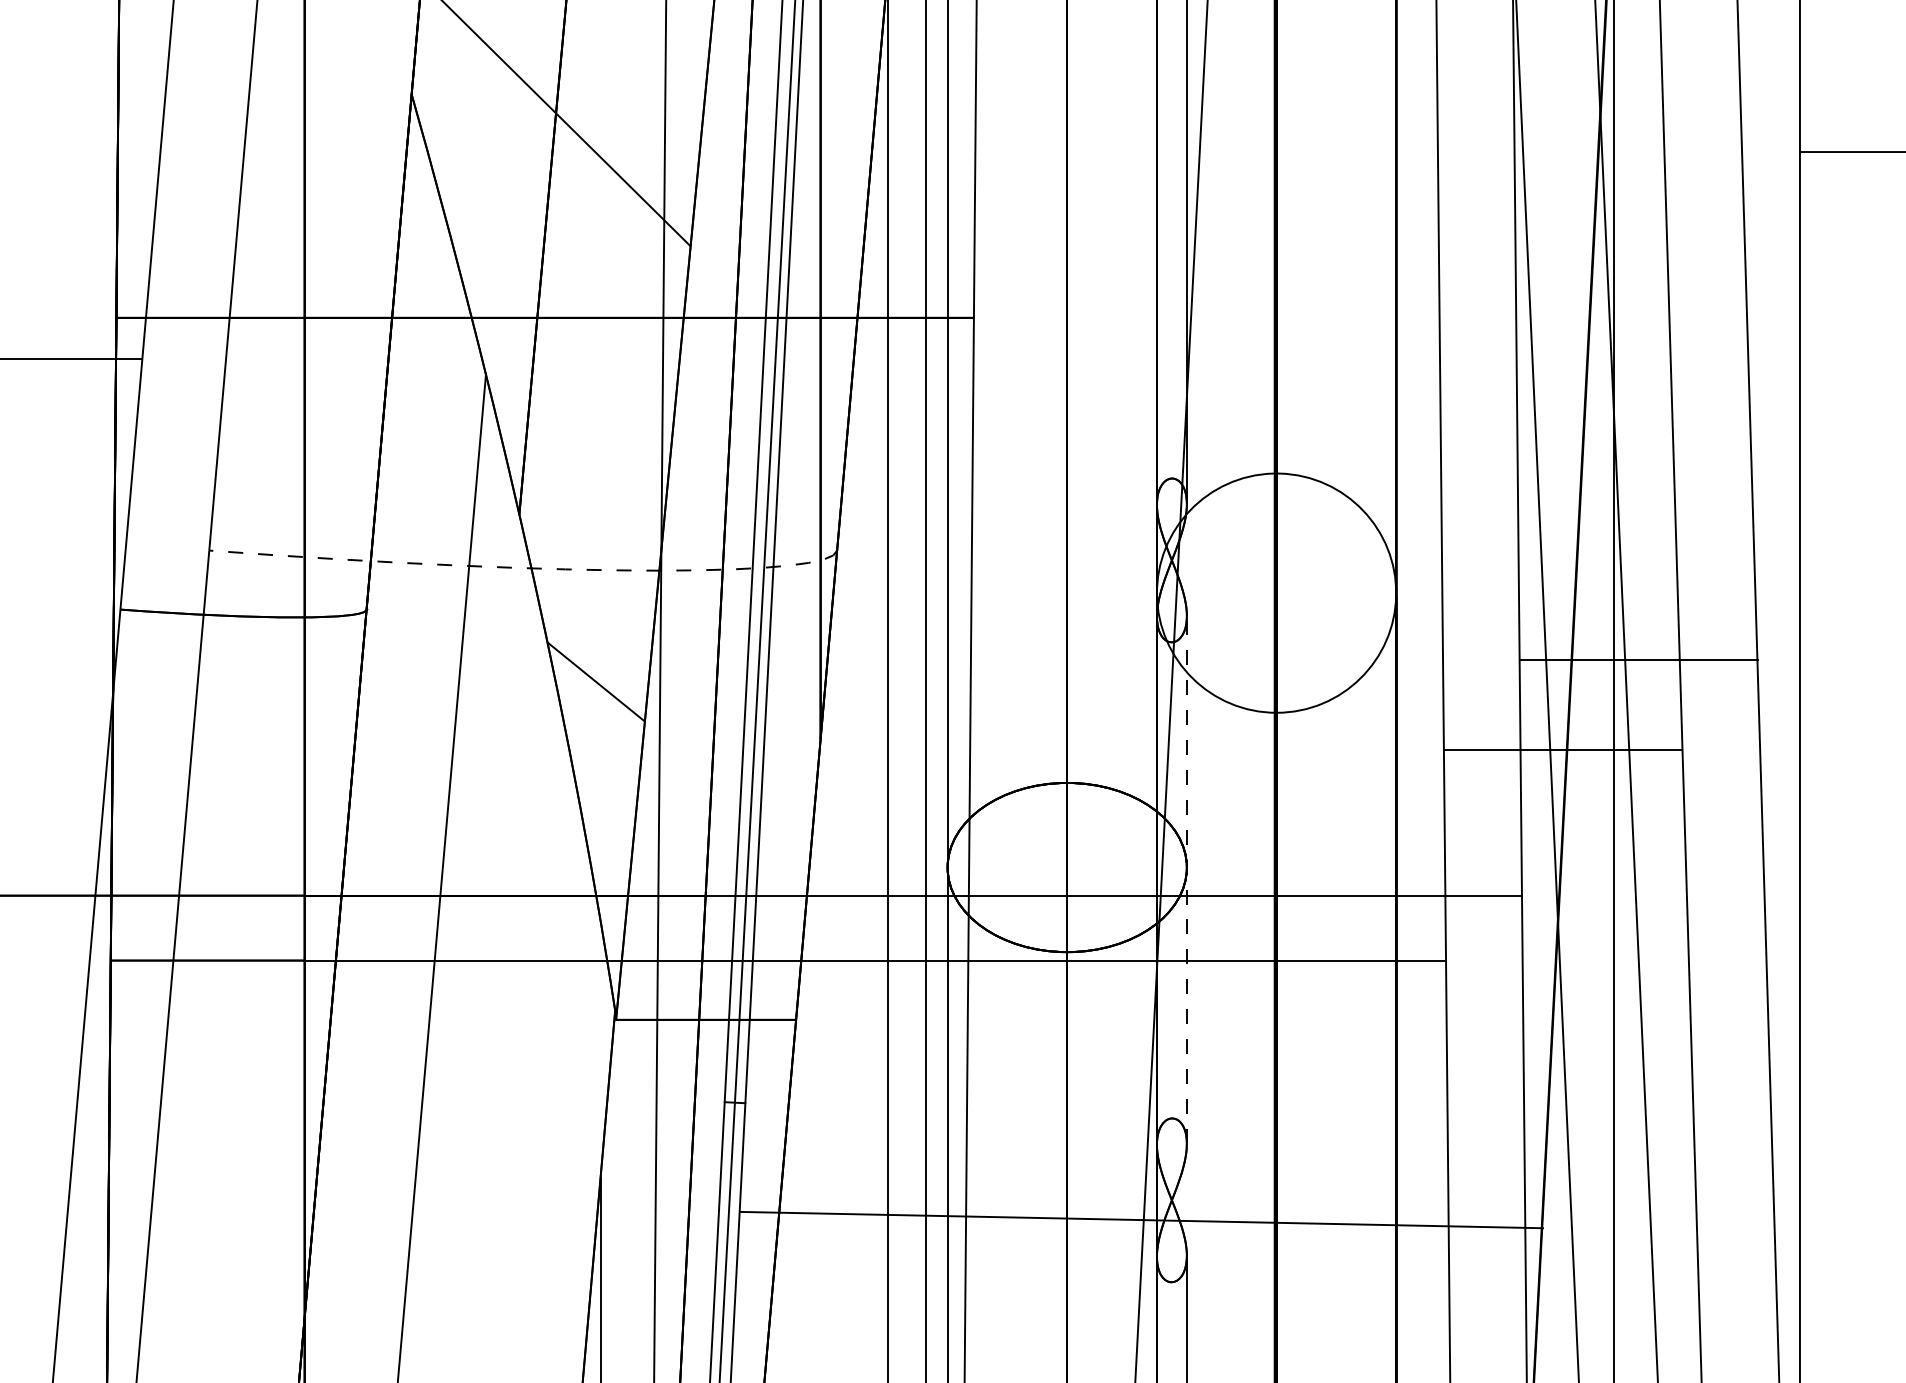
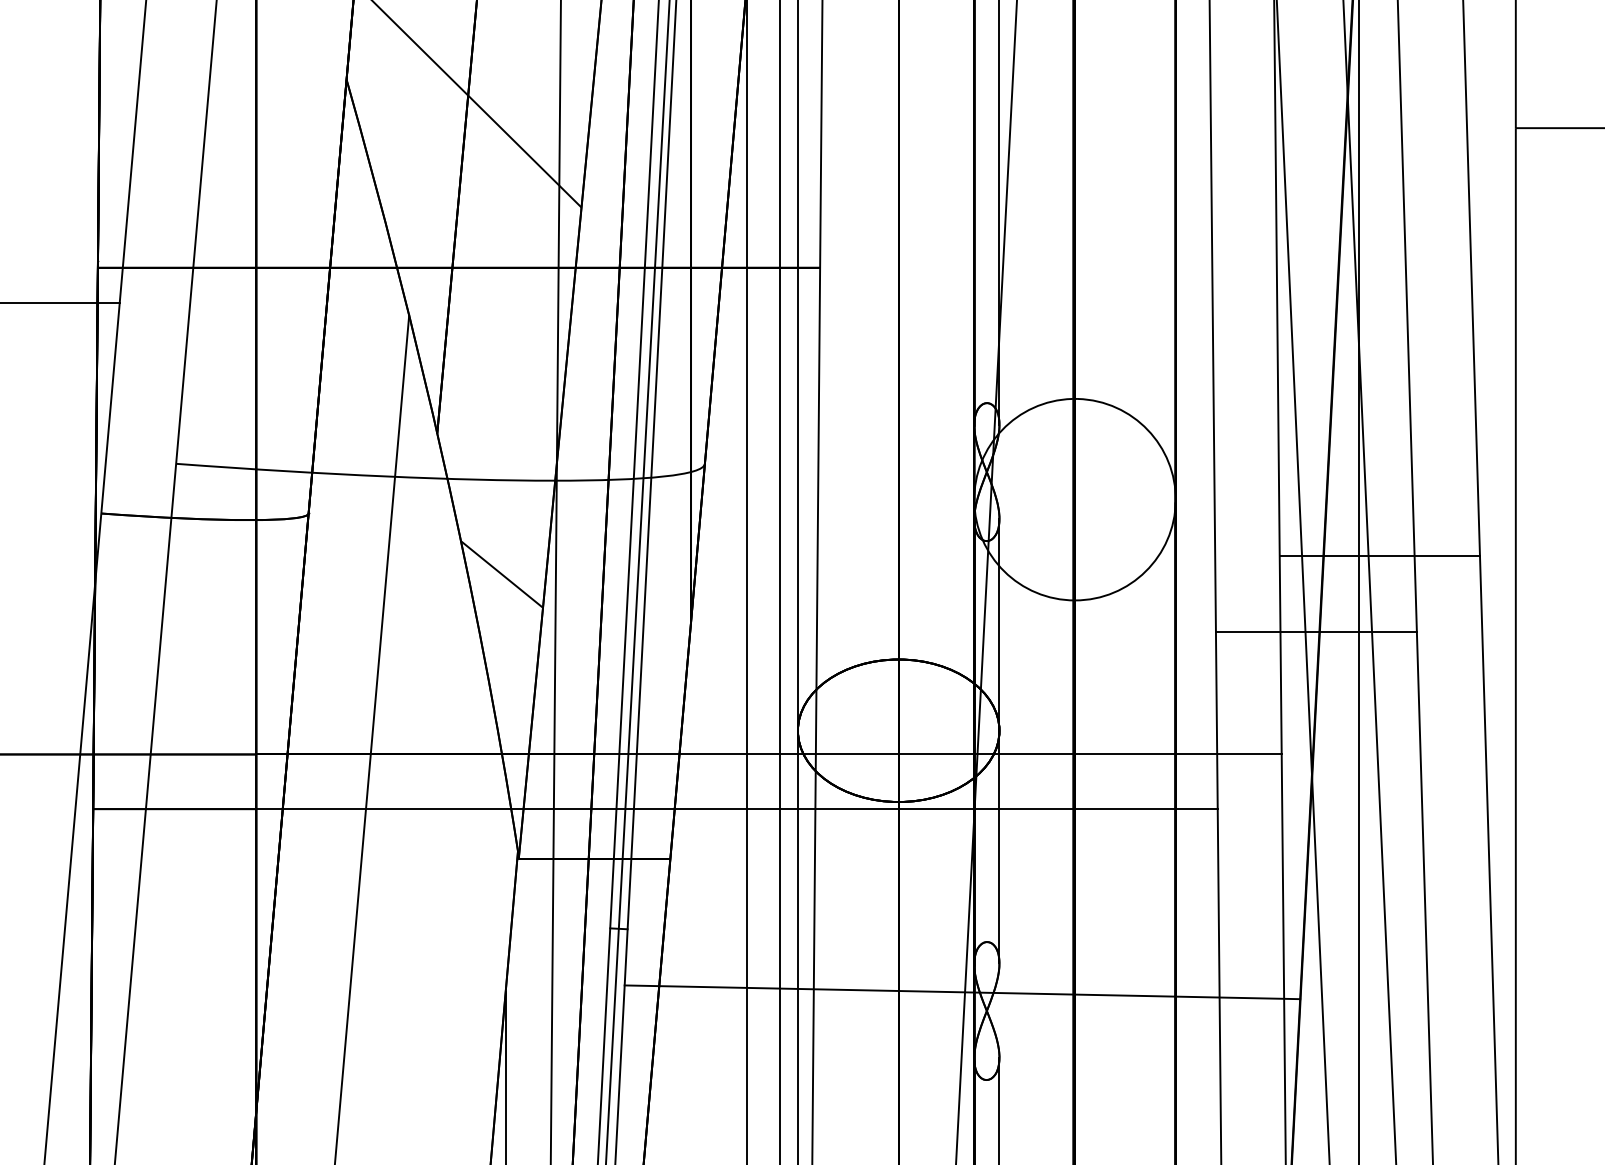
arc: (544, 568) -> (458, 478), dashed -> solid
line: (1186, 879) -> (999, 740), dashed -> solid
line: (1141, 1219) -> (962, 991), moved

